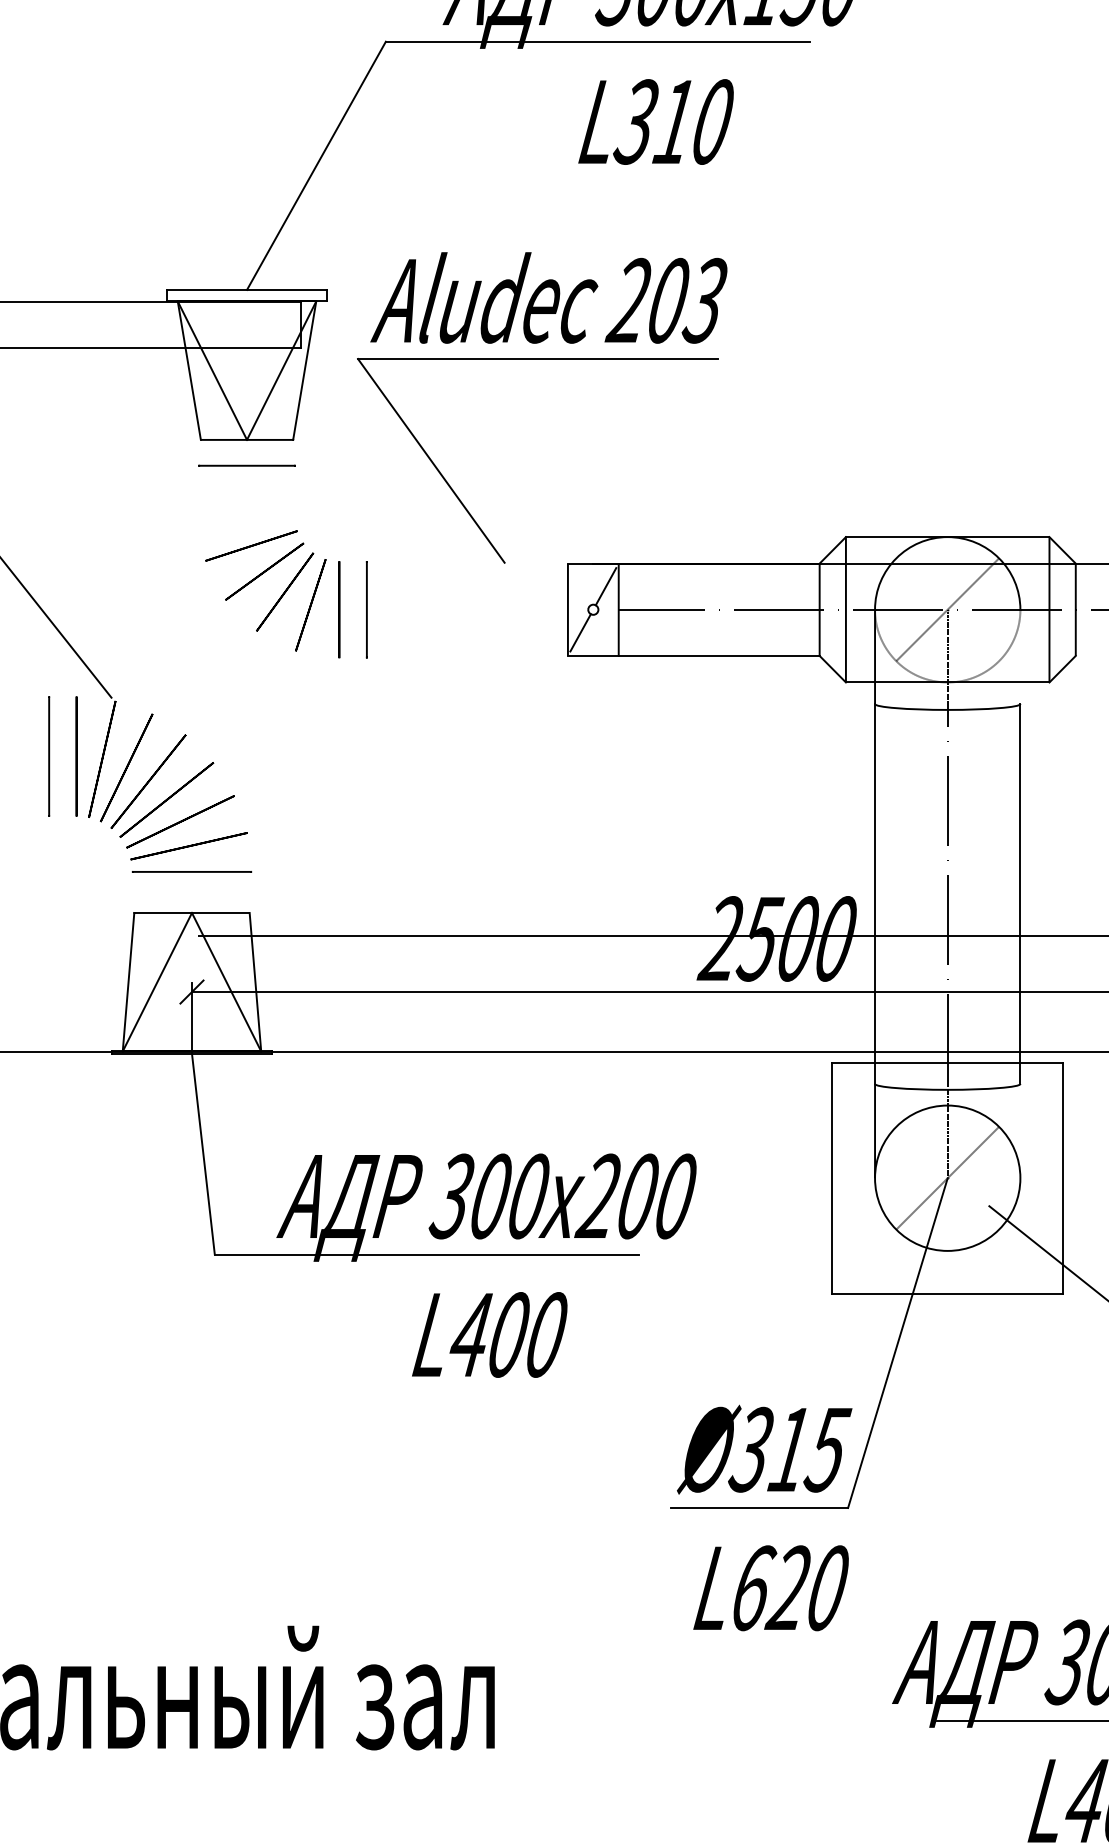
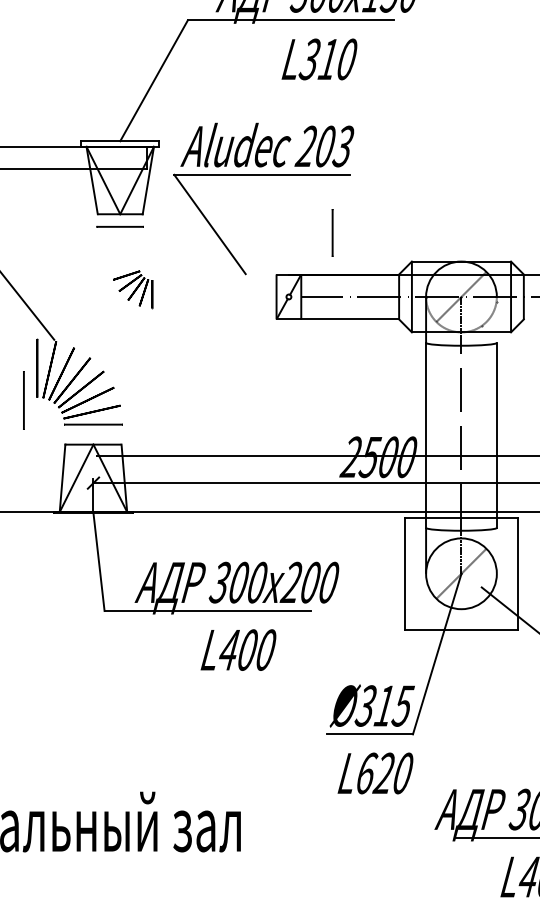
part: (272, 594) -> (132, 289), size x0.6
line: (366, 608) -> (332, 232), moved
line: (48, 756) -> (23, 400), moved

